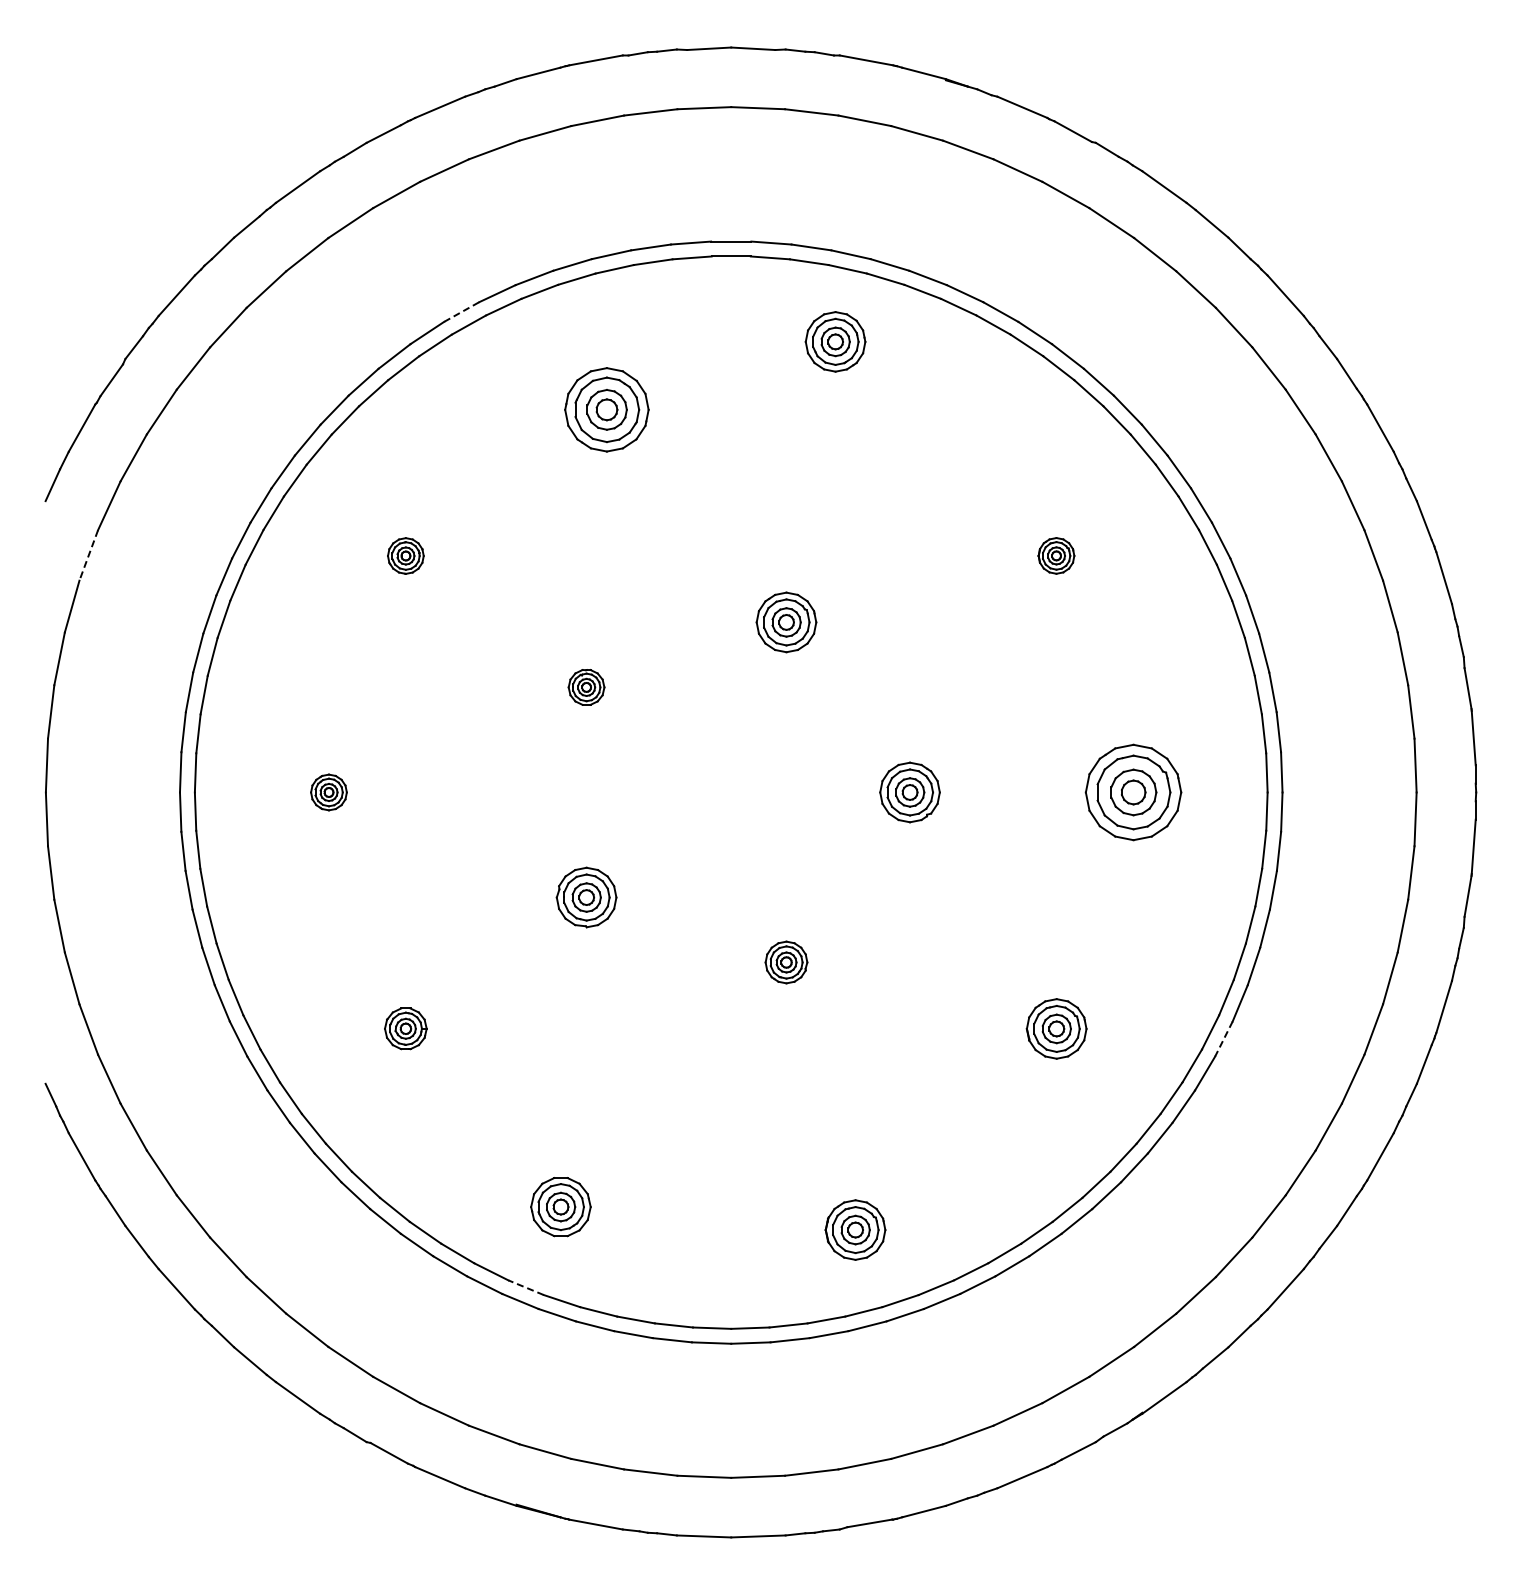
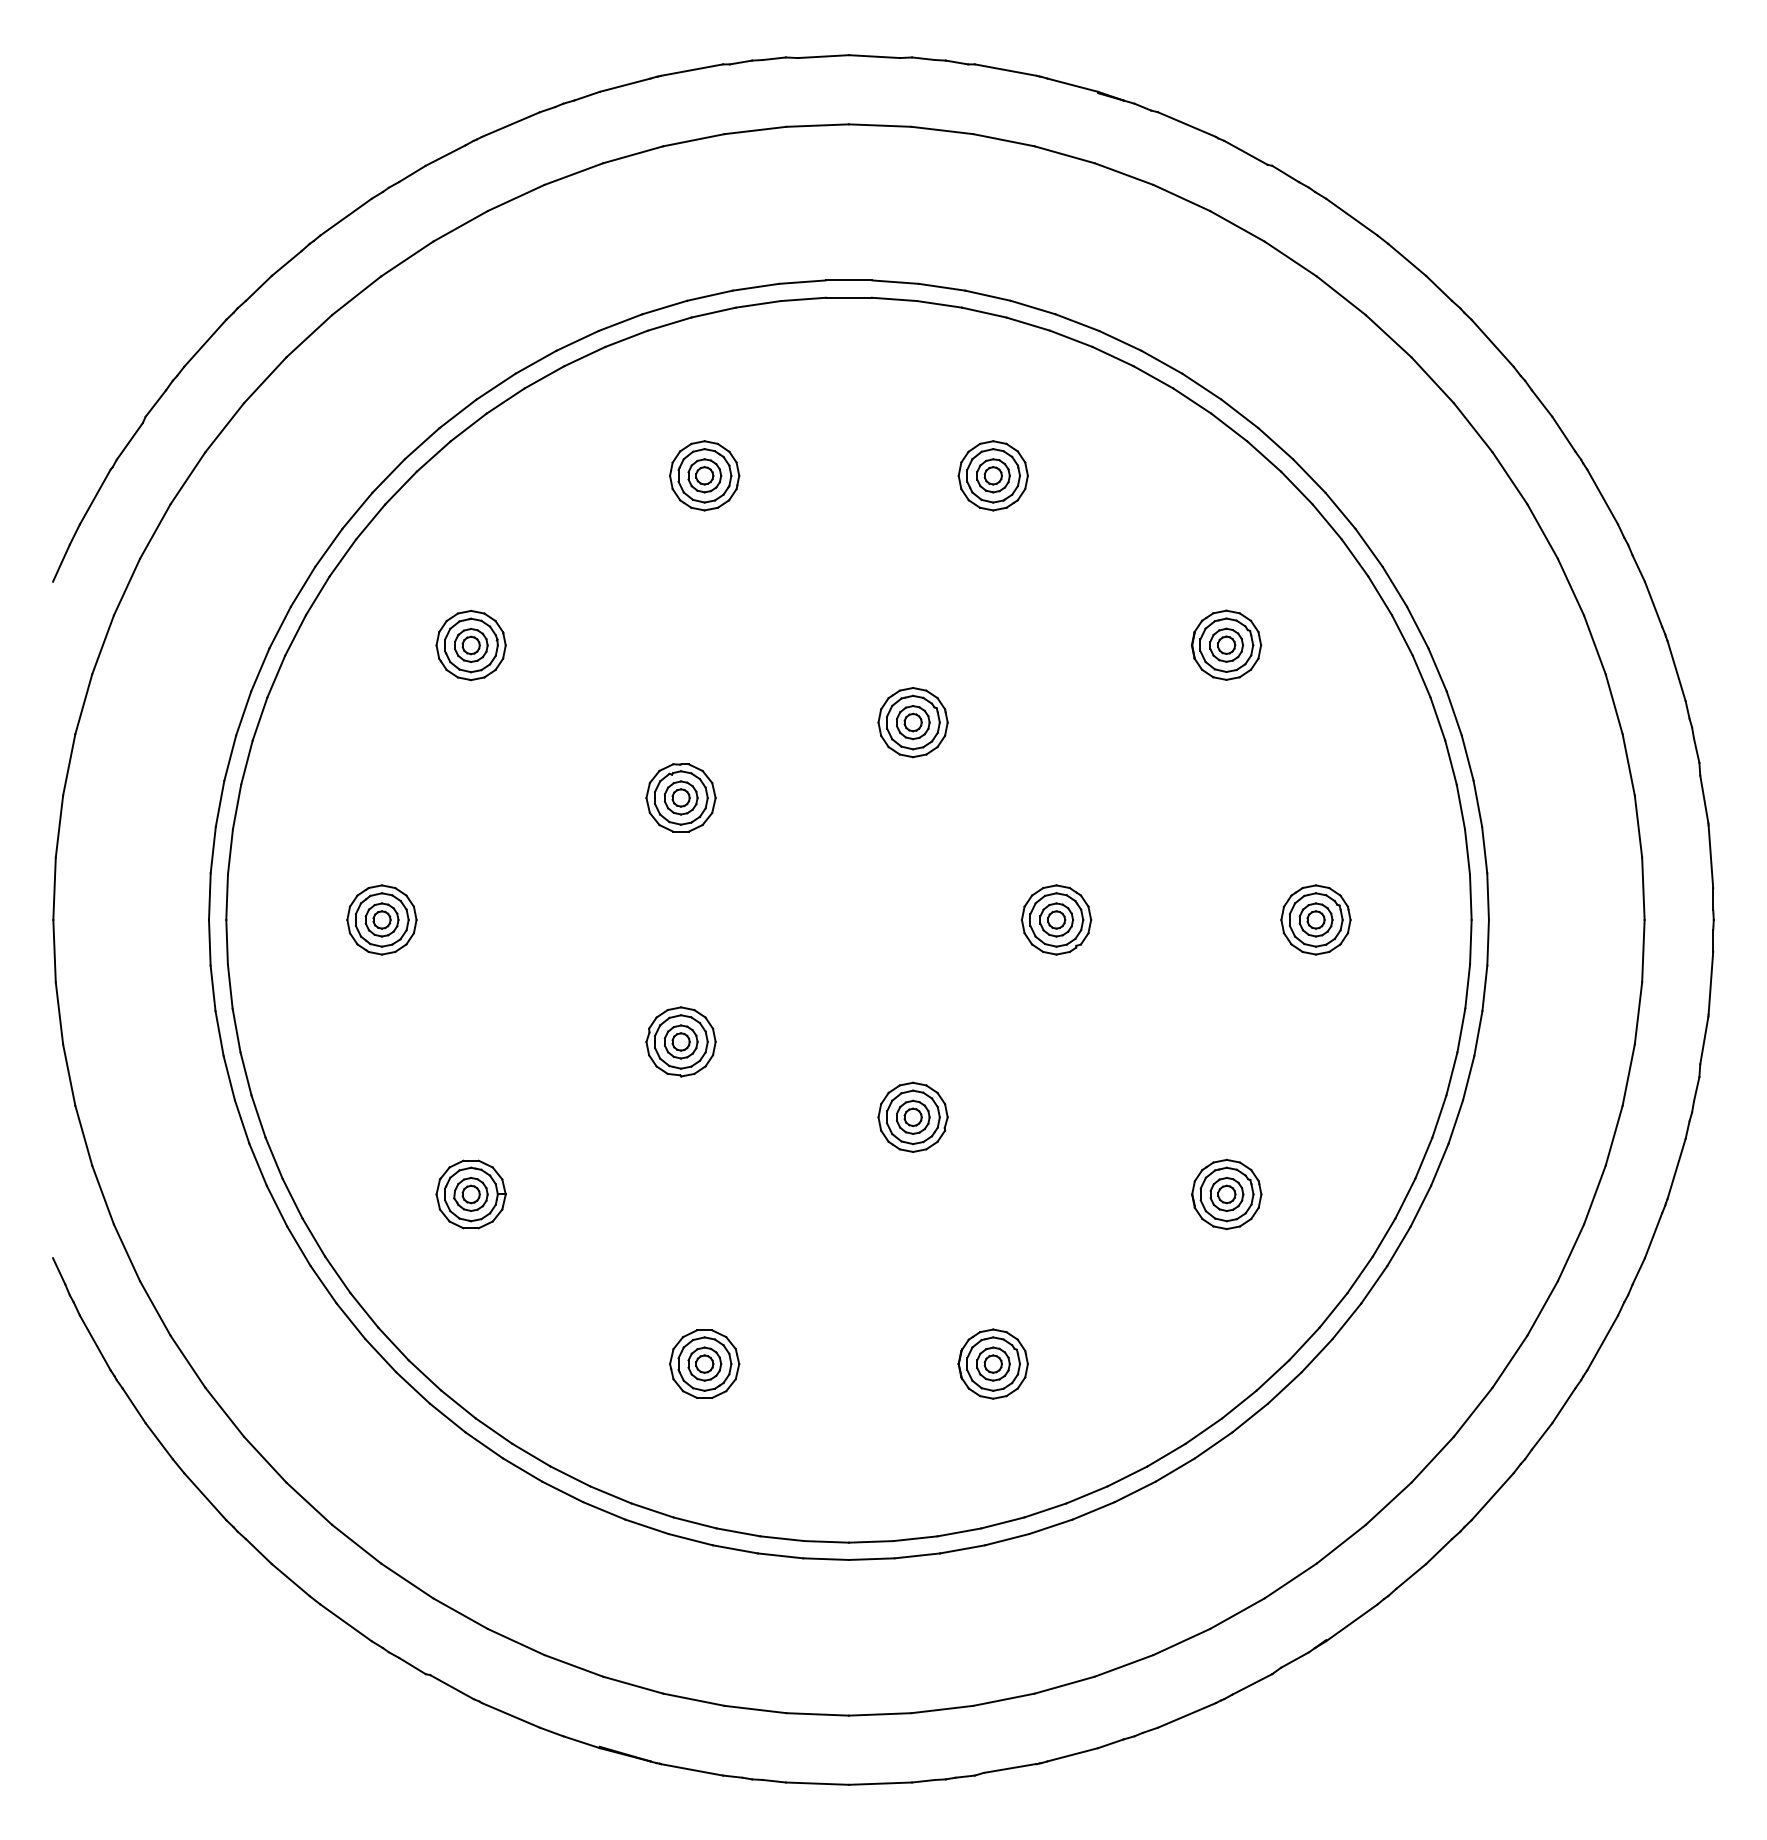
line: (462, 311) -> (536, 361), dashed -> solid
part: (835, 341) -> (993, 475), moved
part: (606, 409) -> (704, 475), size x0.71
line: (88, 555) -> (102, 644), dashed -> solid
part: (405, 555) -> (470, 644), size x1.67
part: (1056, 555) -> (1226, 644), size x1.67
part: (586, 687) -> (680, 798), size x1.67
part: (328, 792) -> (381, 920), size x1.67
part: (1133, 792) -> (1315, 920), size x0.62
part: (786, 962) -> (913, 1117), size x1.43
part: (405, 1028) -> (470, 1193), size x1.43
line: (1223, 1039) -> (1420, 1206), dashed -> solid
part: (560, 1207) -> (704, 1364), moved
part: (855, 1229) -> (993, 1363), moved
line: (525, 1287) -> (610, 1494), dashed -> solid

